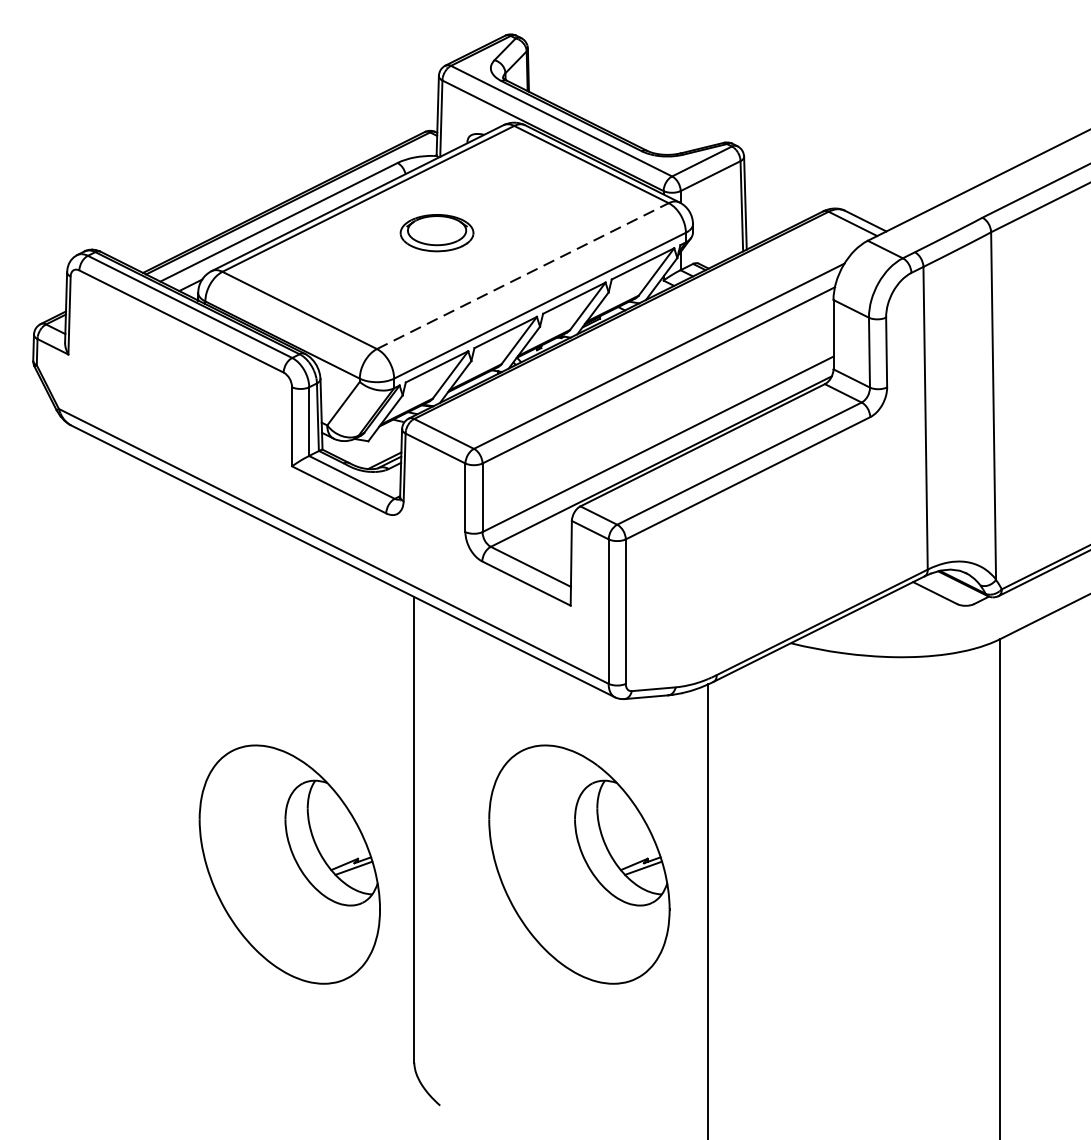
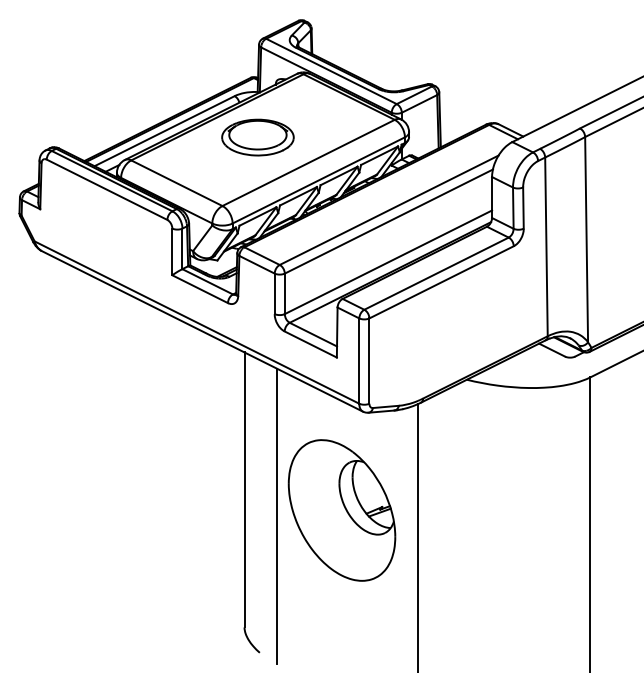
part: (436, 233) -> (257, 137), size x1.67
line: (524, 275) -> (309, 162), dashed -> solid
part: (288, 864) -> (170, 510), removed
line: (470, 874) -> (277, 516), added

